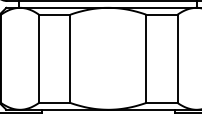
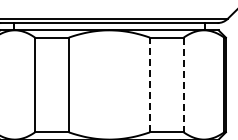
line: (145, 58) -> (149, 84), solid -> dashed
line: (177, 59) -> (183, 85), solid -> dashed

